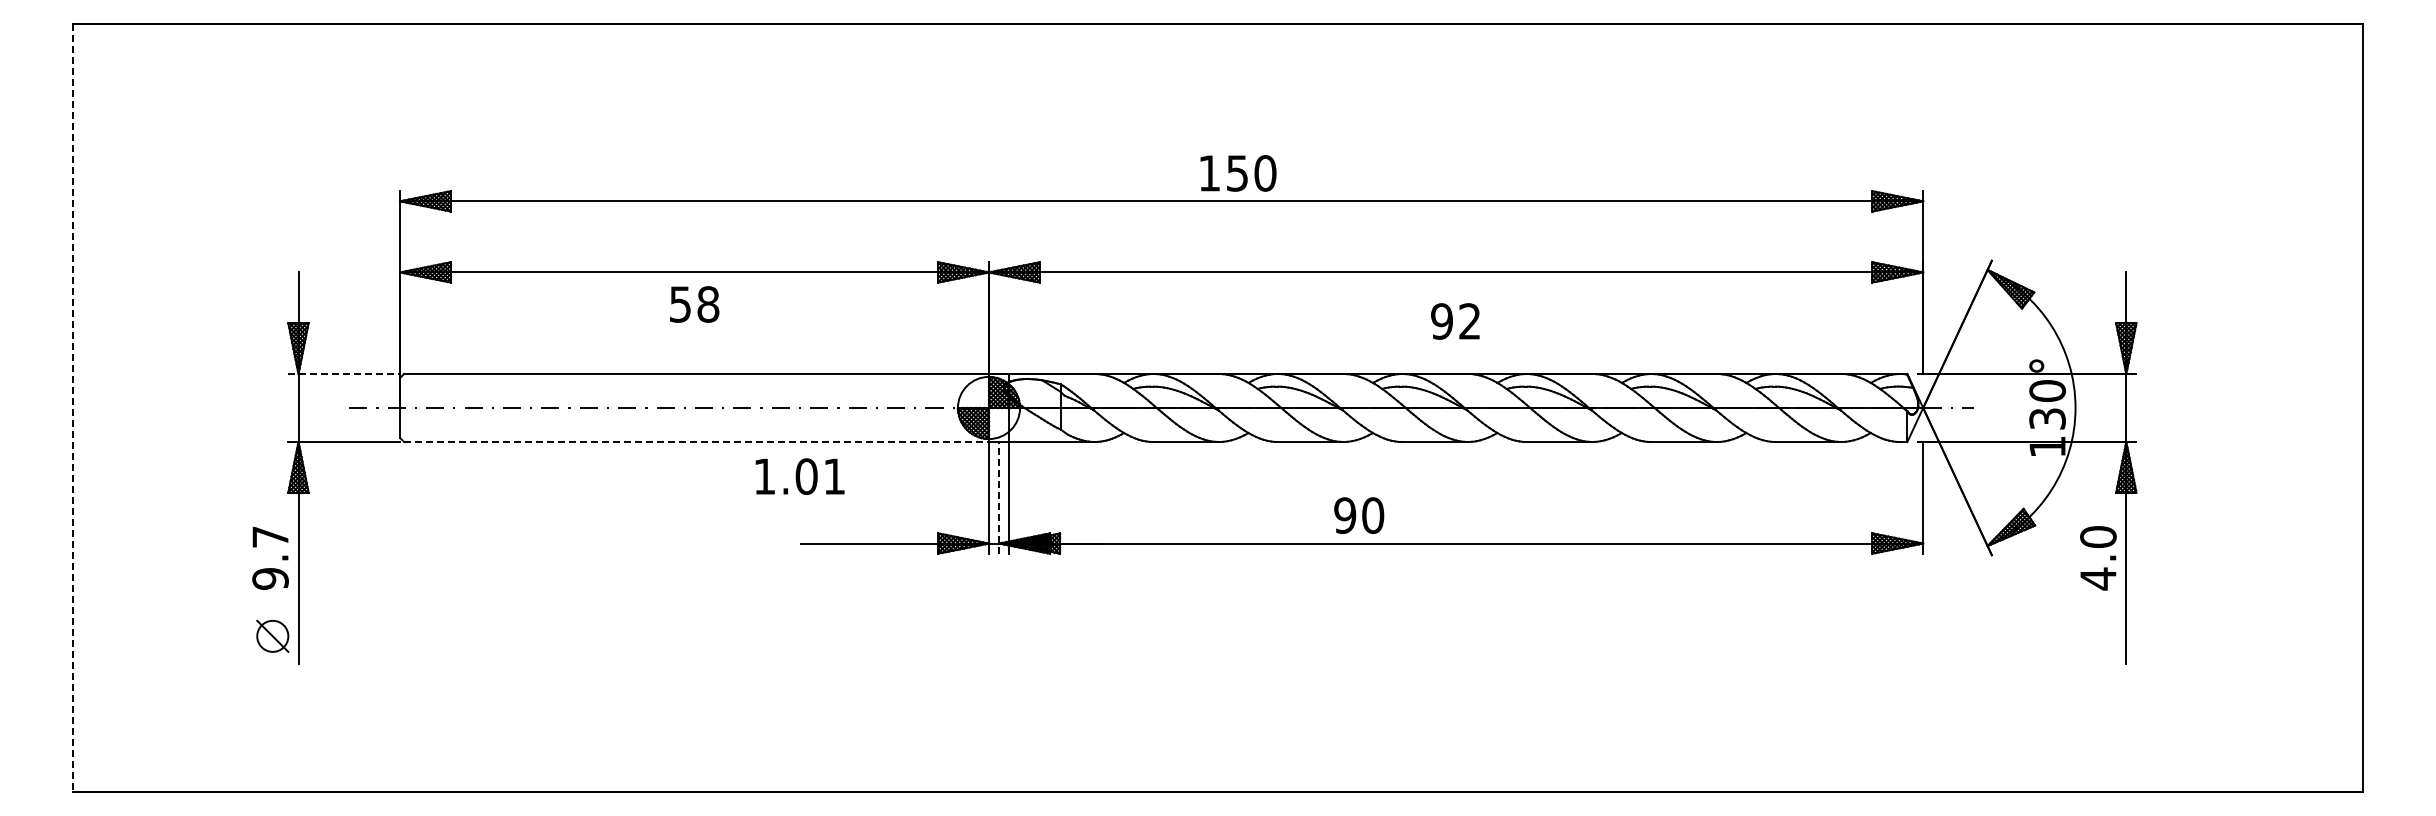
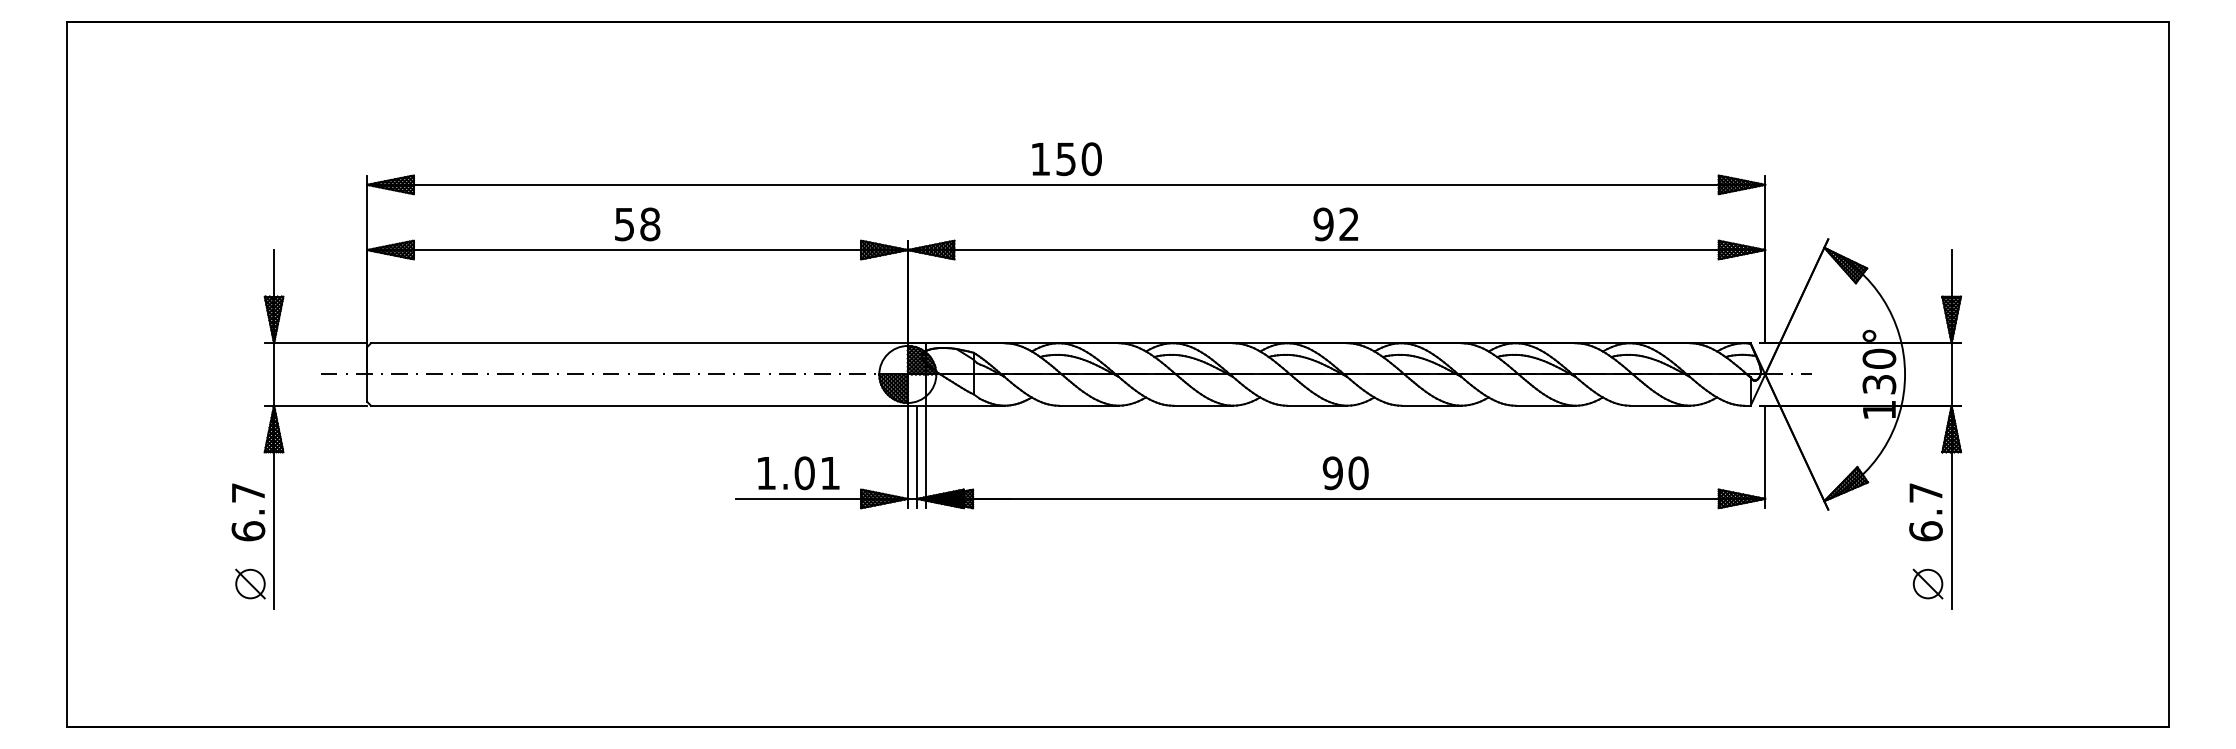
text: (1238, 173) -> (1067, 159), moved
text: (694, 304) -> (637, 224), moved
text: (1455, 321) -> (1335, 224), moved
line: (344, 373) -> (316, 342), dashed -> solid
line: (73, 408) -> (67, 374), dashed -> solid
line: (697, 442) -> (640, 406), dashed -> solid
text: (799, 476) -> (798, 473), moved
line: (999, 497) -> (917, 456), dashed -> solid
text: (1359, 515) -> (1346, 473), moved
text: (2098, 558) -> (1926, 512), 4.0 -> 6.7
text: (270, 578) -> (248, 530), 9.7 -> 6.7
part: (2100, 635) -> (1927, 583), added

